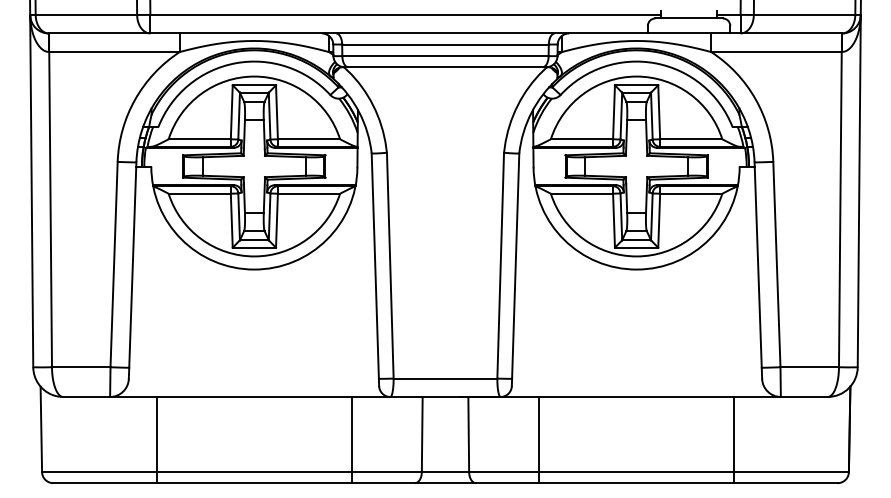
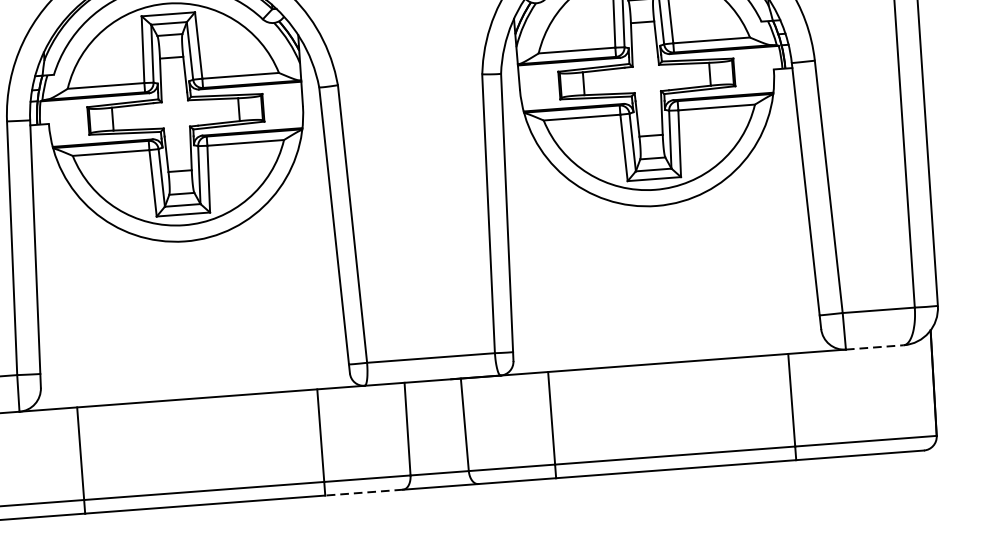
line: (804, 396) -> (875, 346), solid -> dashed
line: (383, 483) -> (364, 493), solid -> dashed

